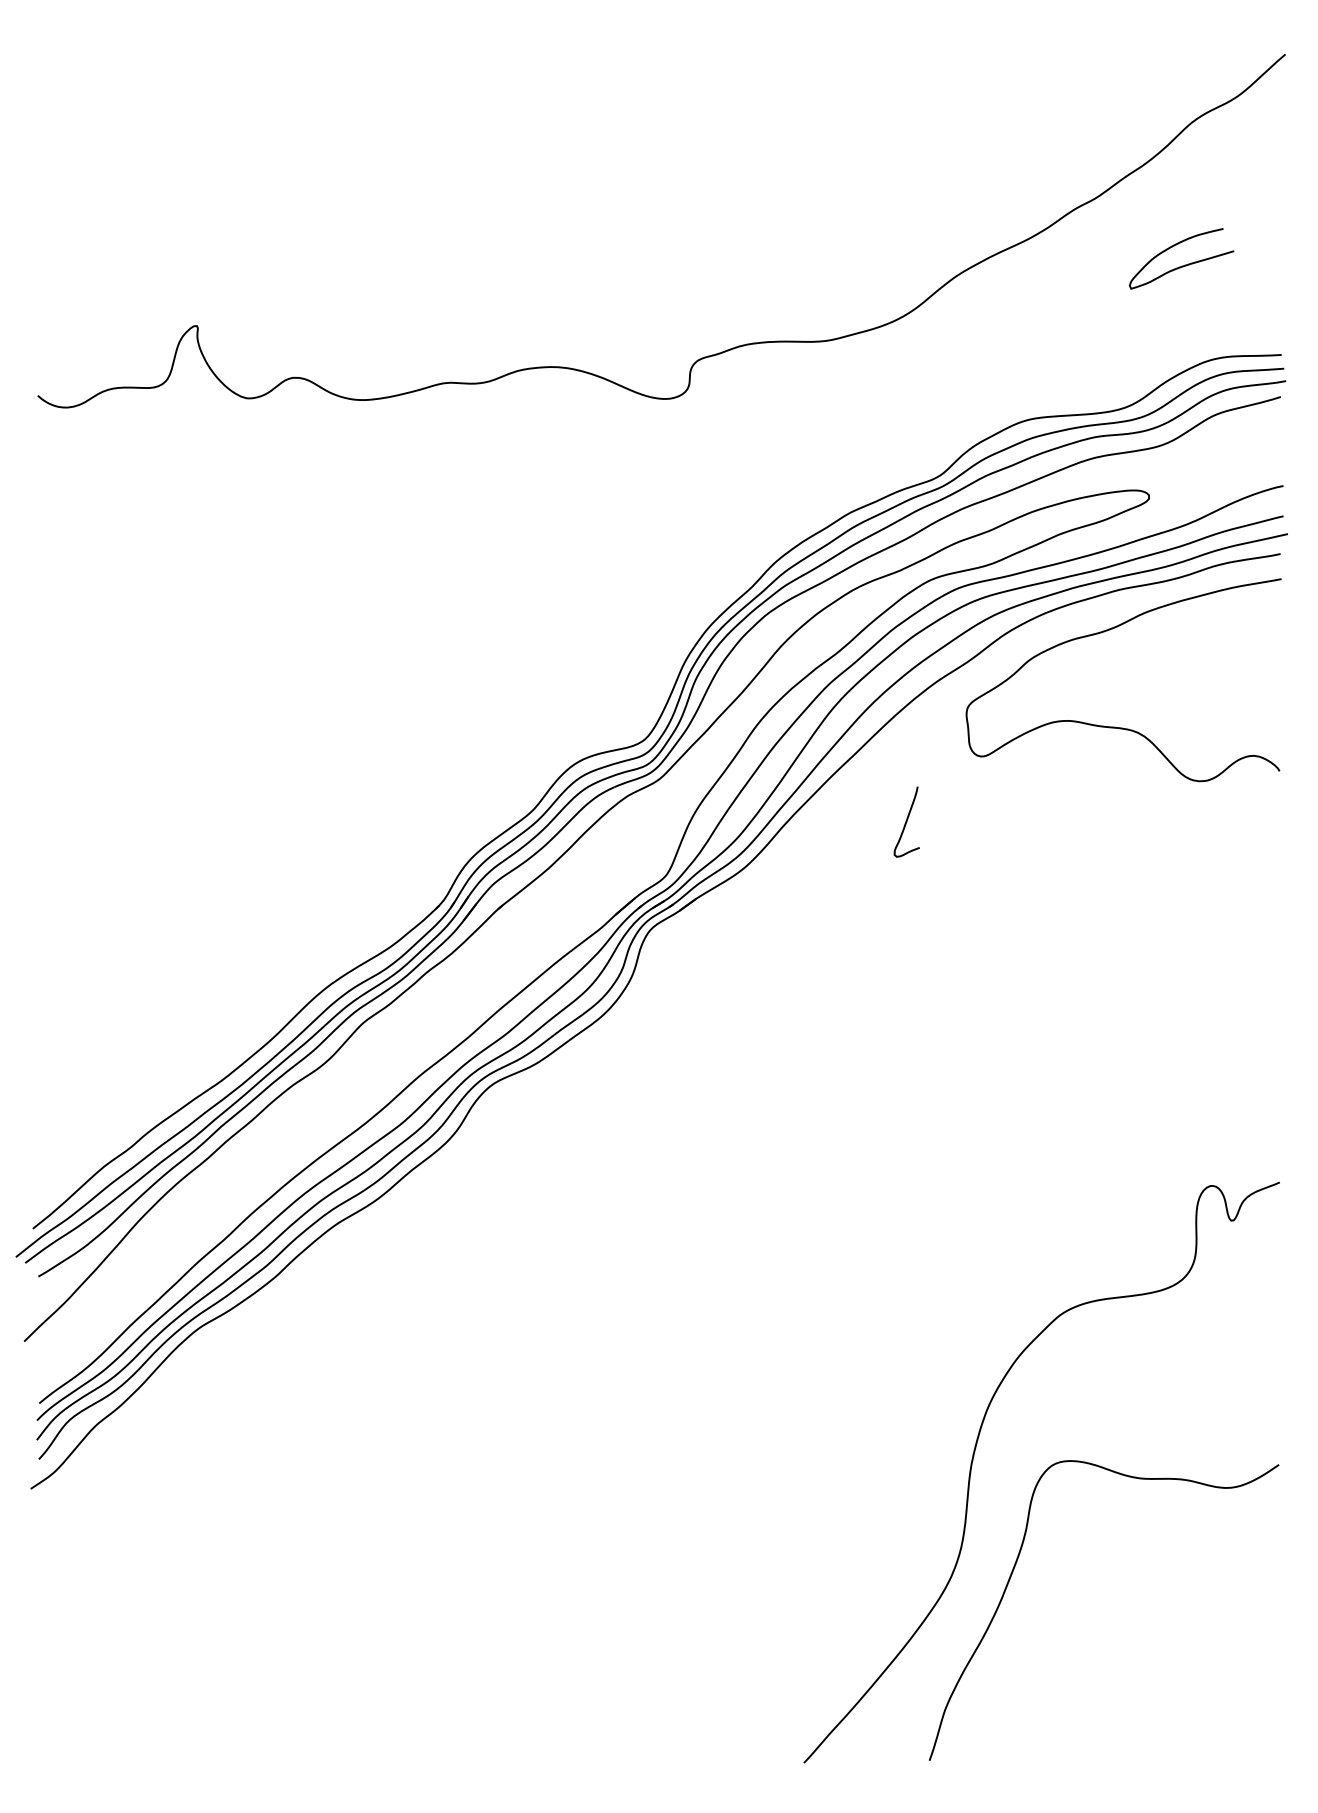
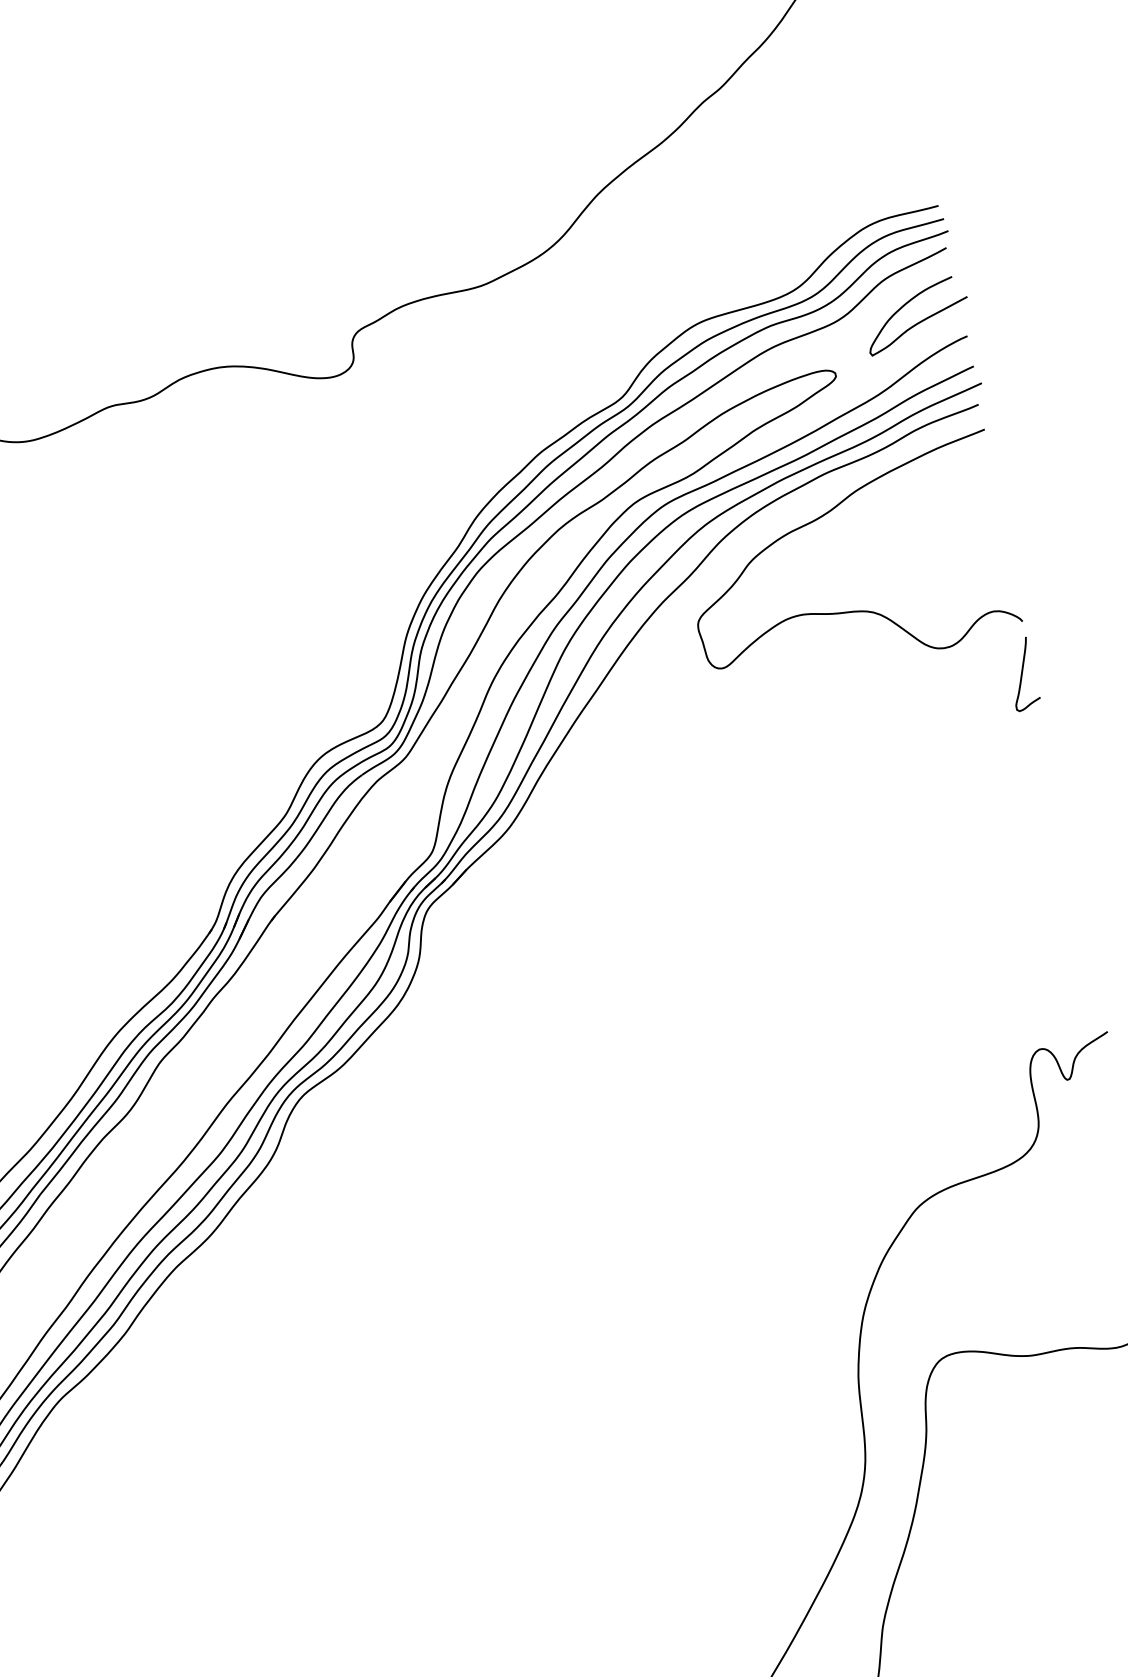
curve: (1182, 265) -> (918, 321), moved
curve: (906, 821) -> (1021, 673), moved

